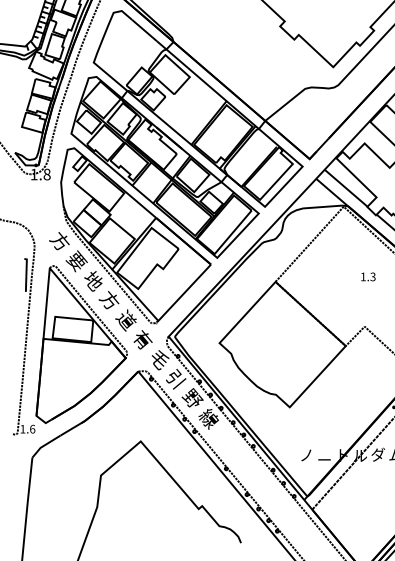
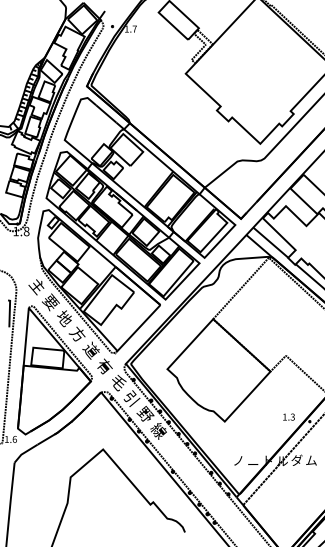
text: (59, 241) -> (36, 286), 方 -> 主
text: (367, 276) -> (288, 416), moved

